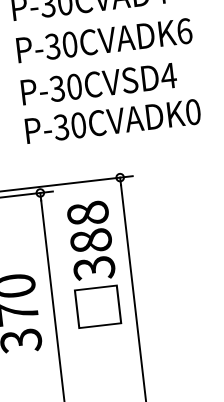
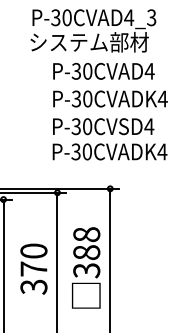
text: (183, 30) -> (162, 98), P-30CVADK6 -> P-30CVADK4
text: (193, 111) -> (162, 151), P-30CVADK0 -> P-30CVADK4
text: (93, 263) -> (86, 267), moved

